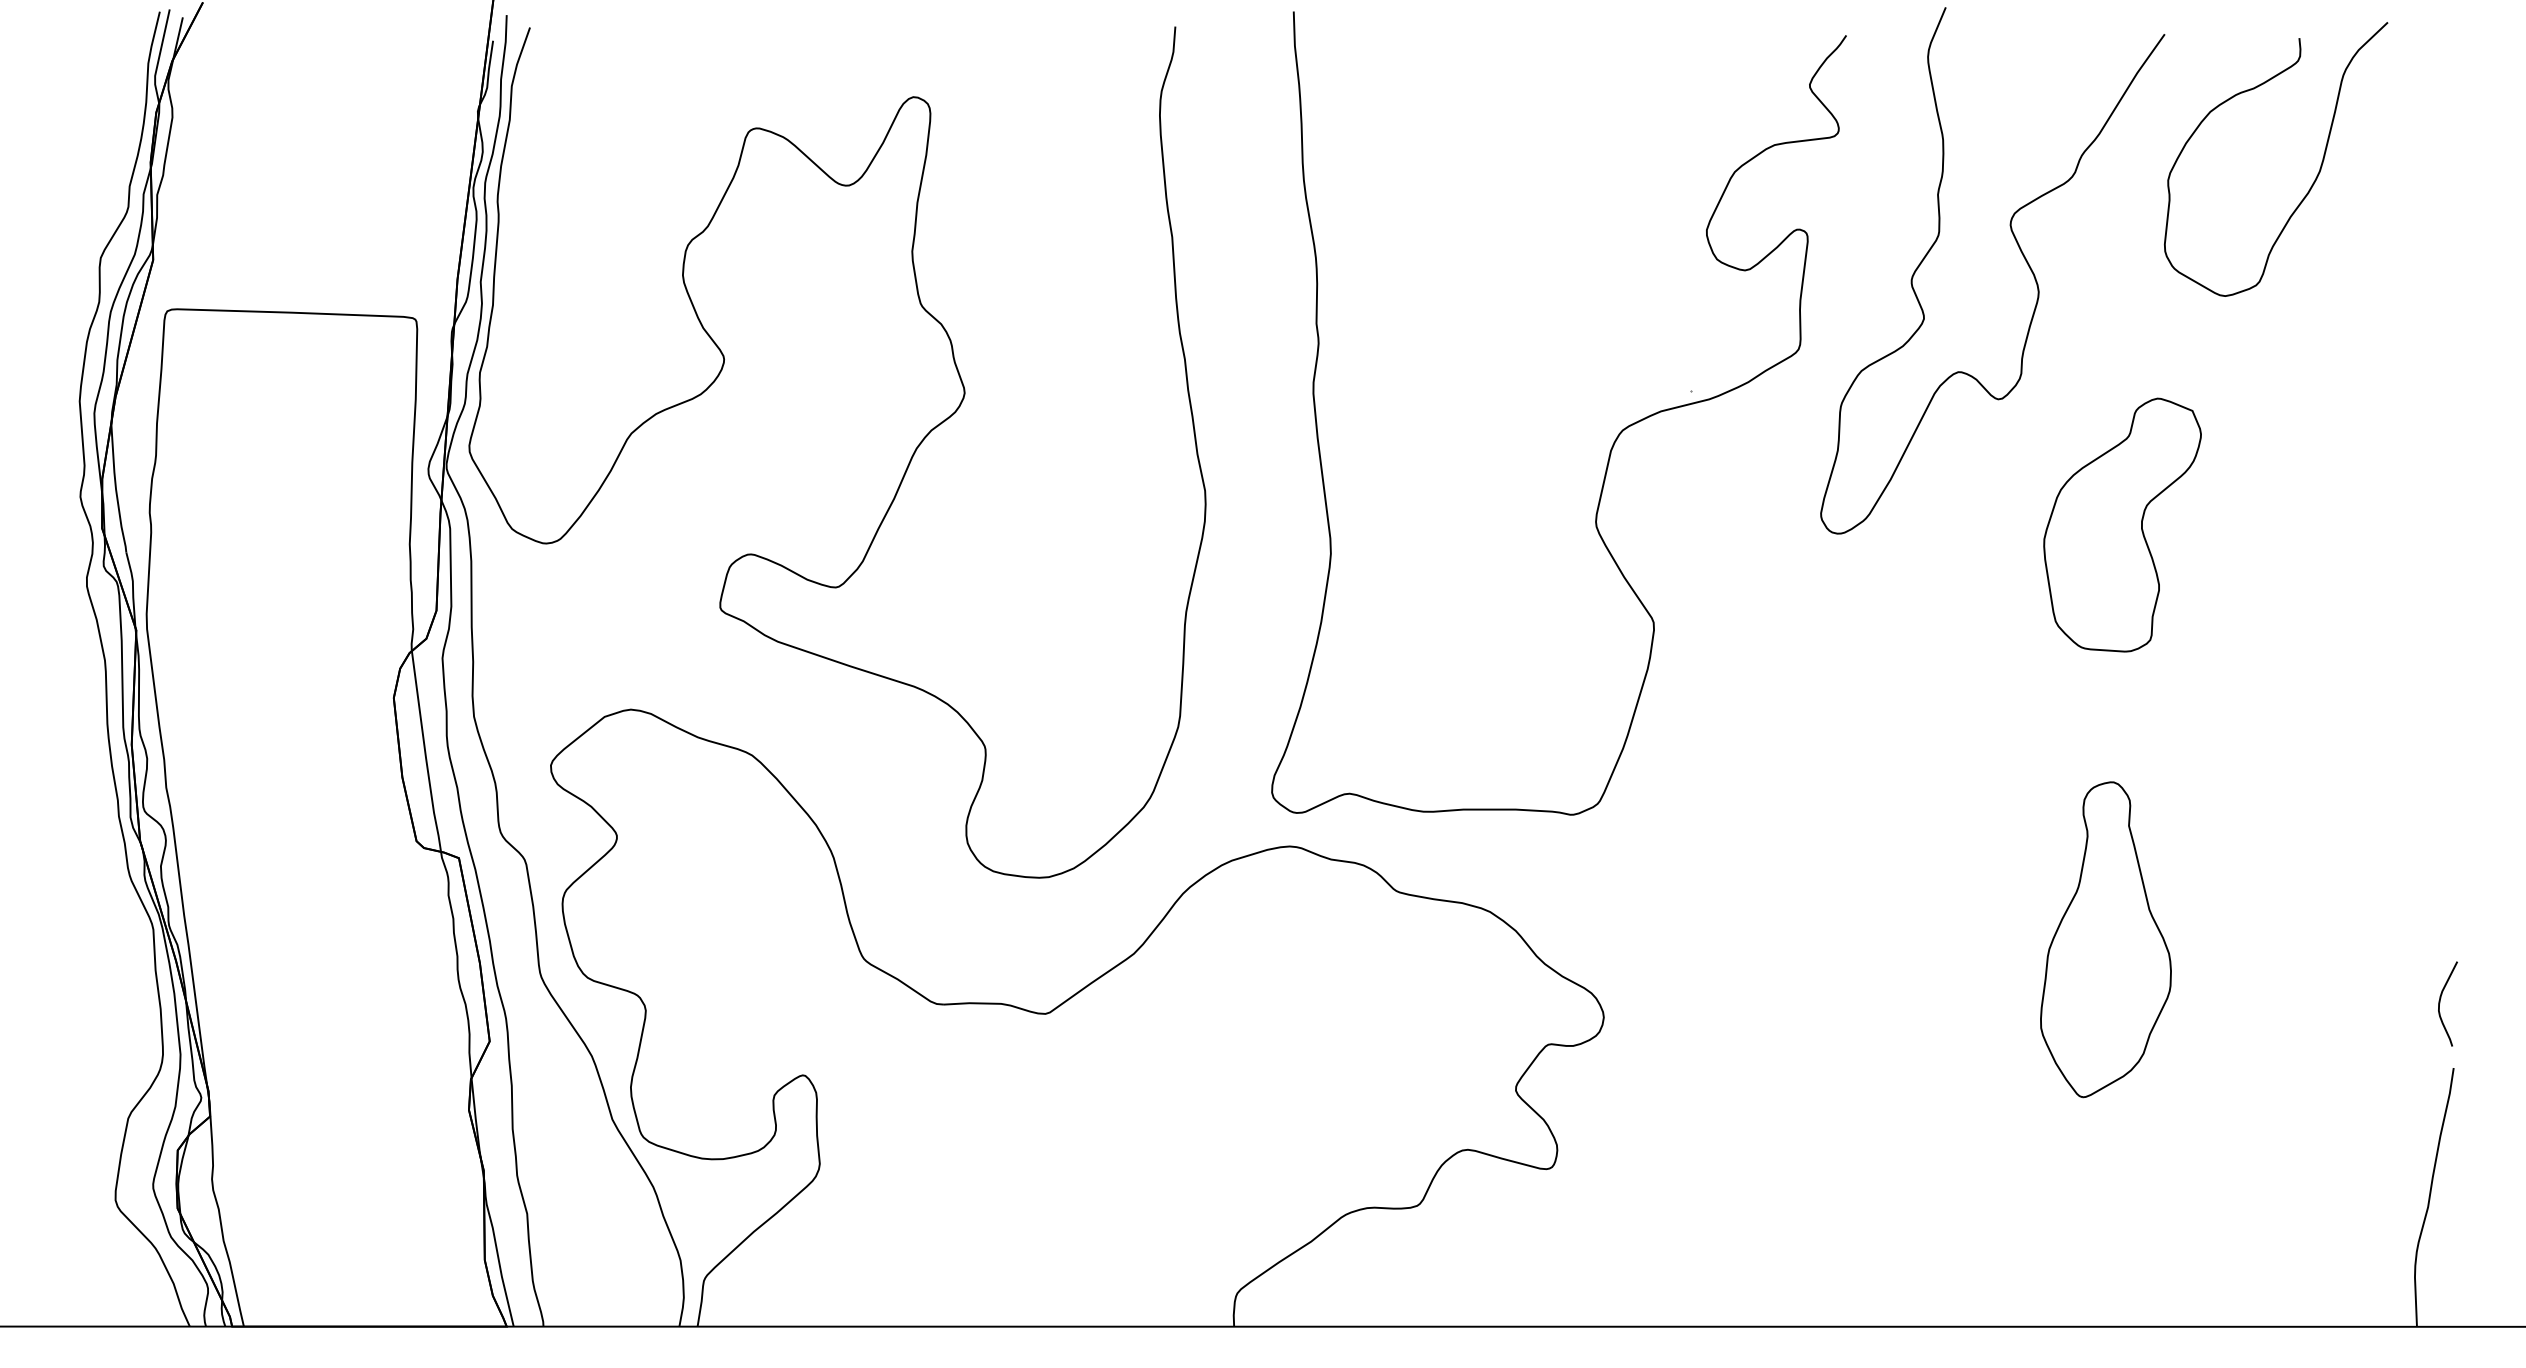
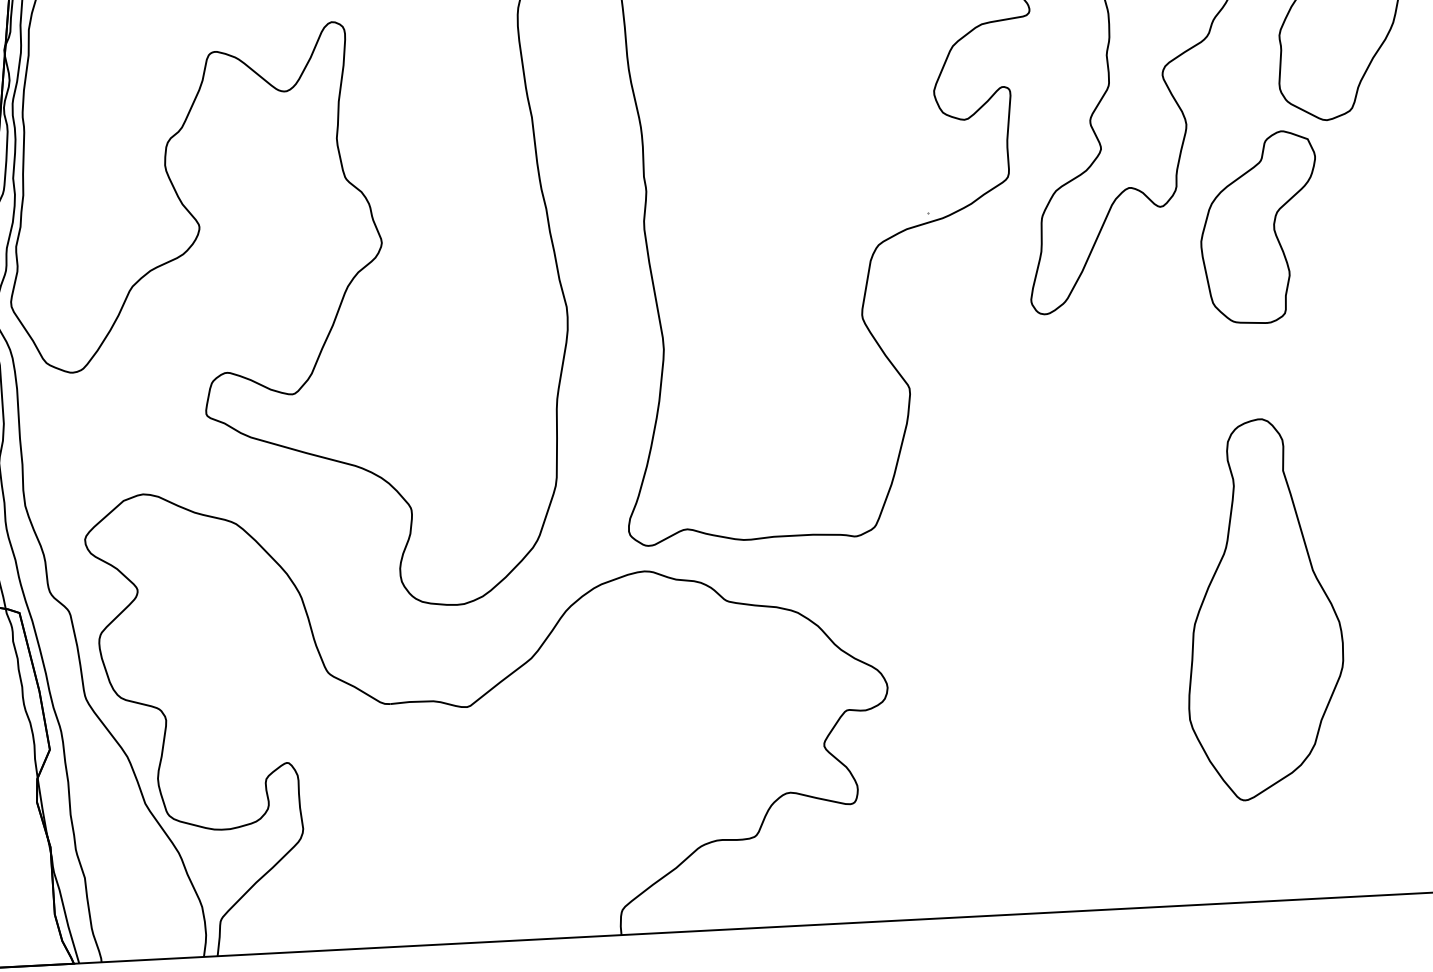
part: (2122, 524) -> (1259, 227), moved
part: (2105, 939) -> (1262, 609), size x1.6

